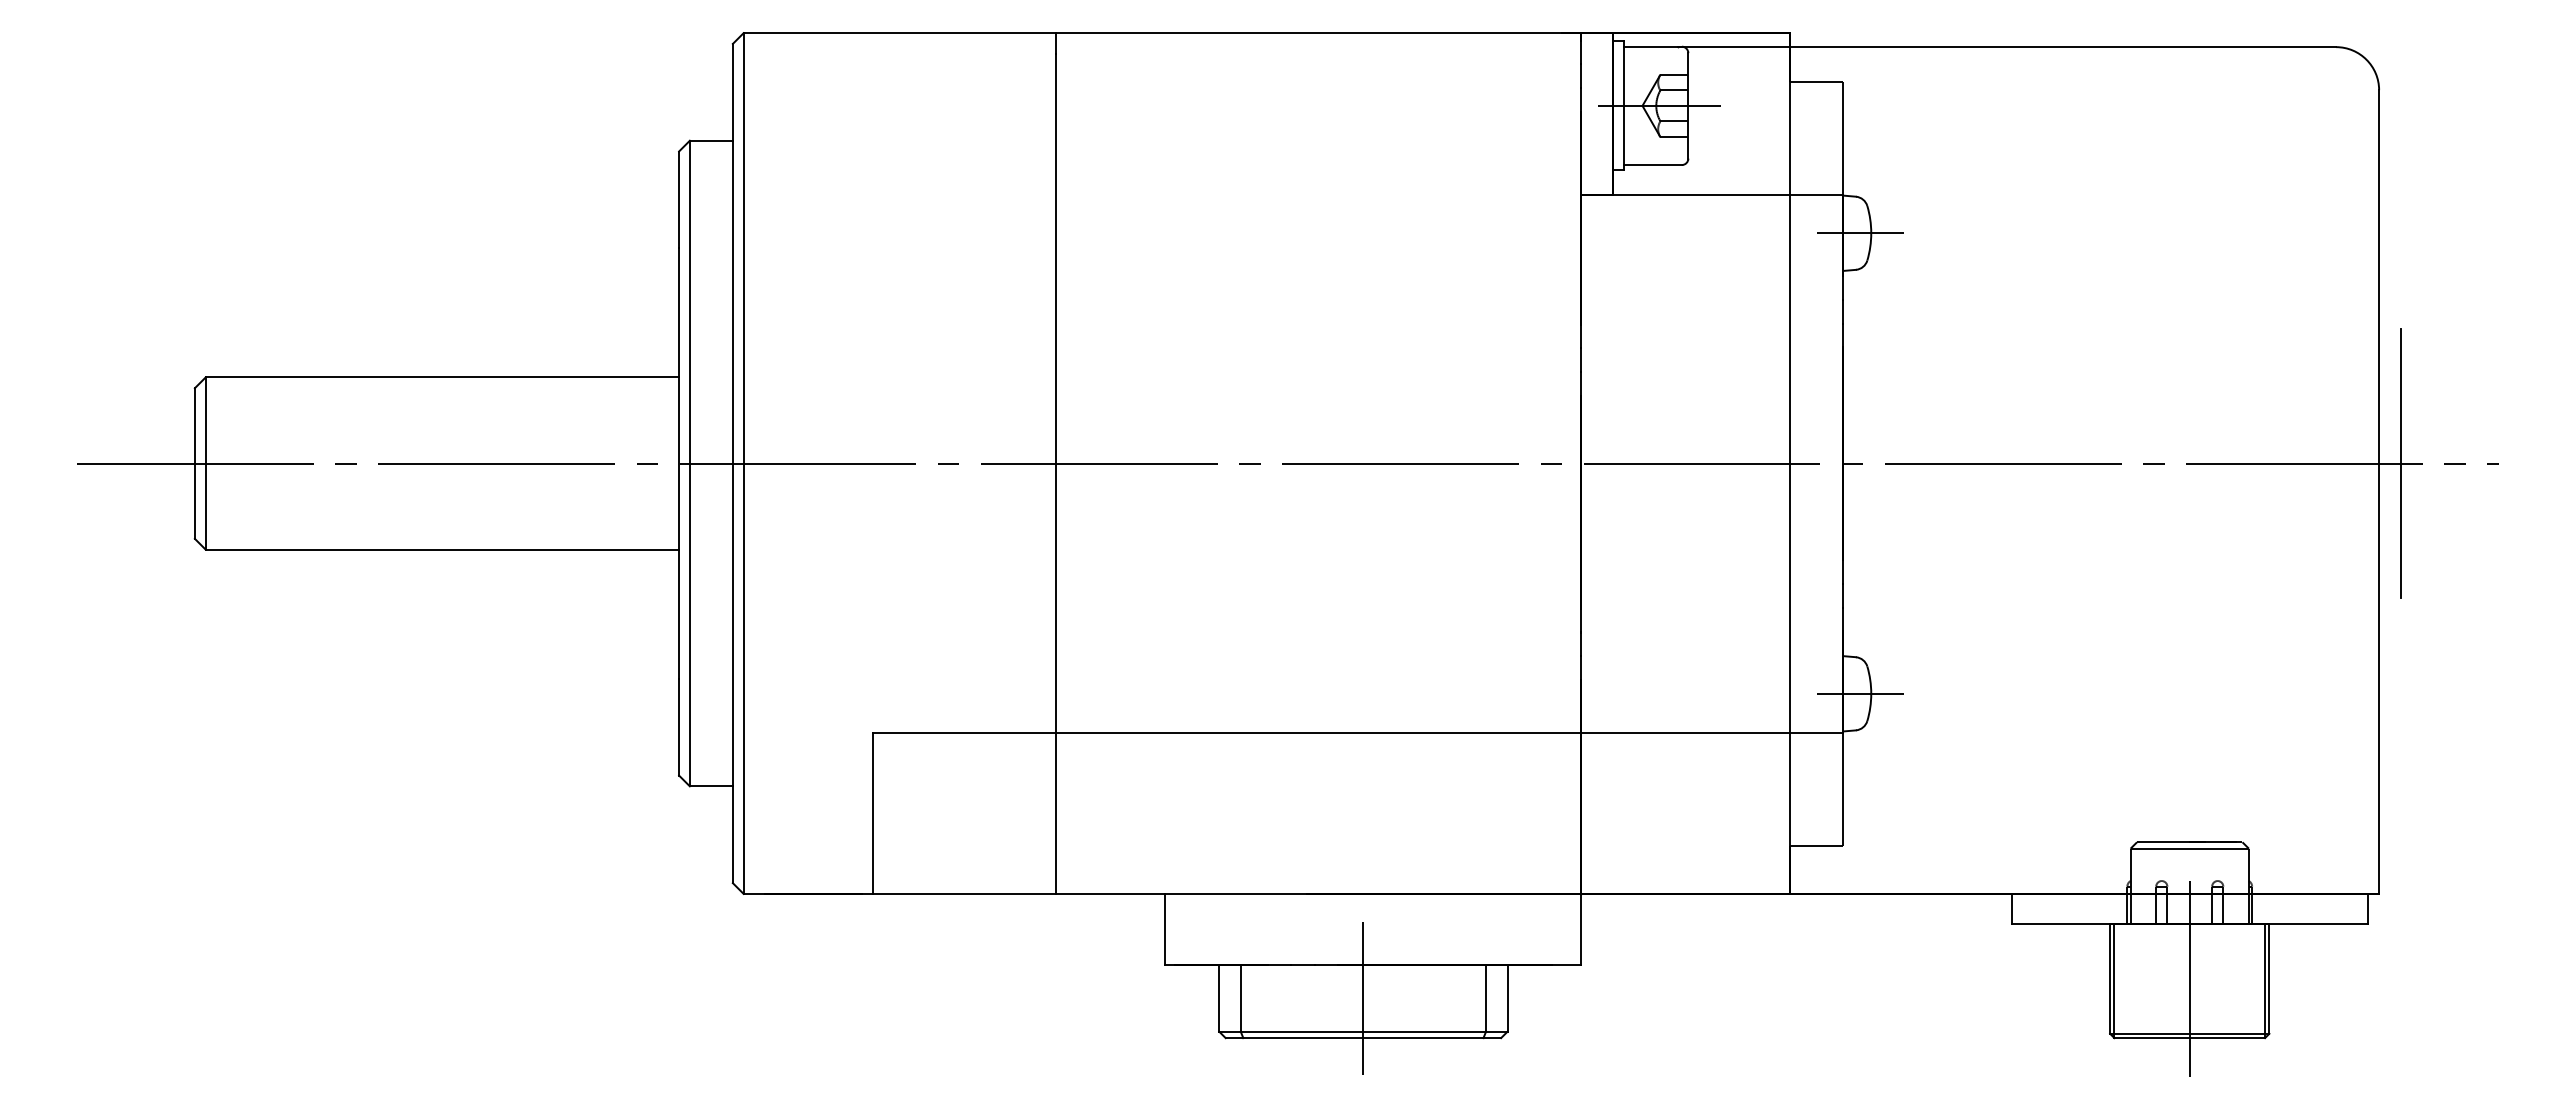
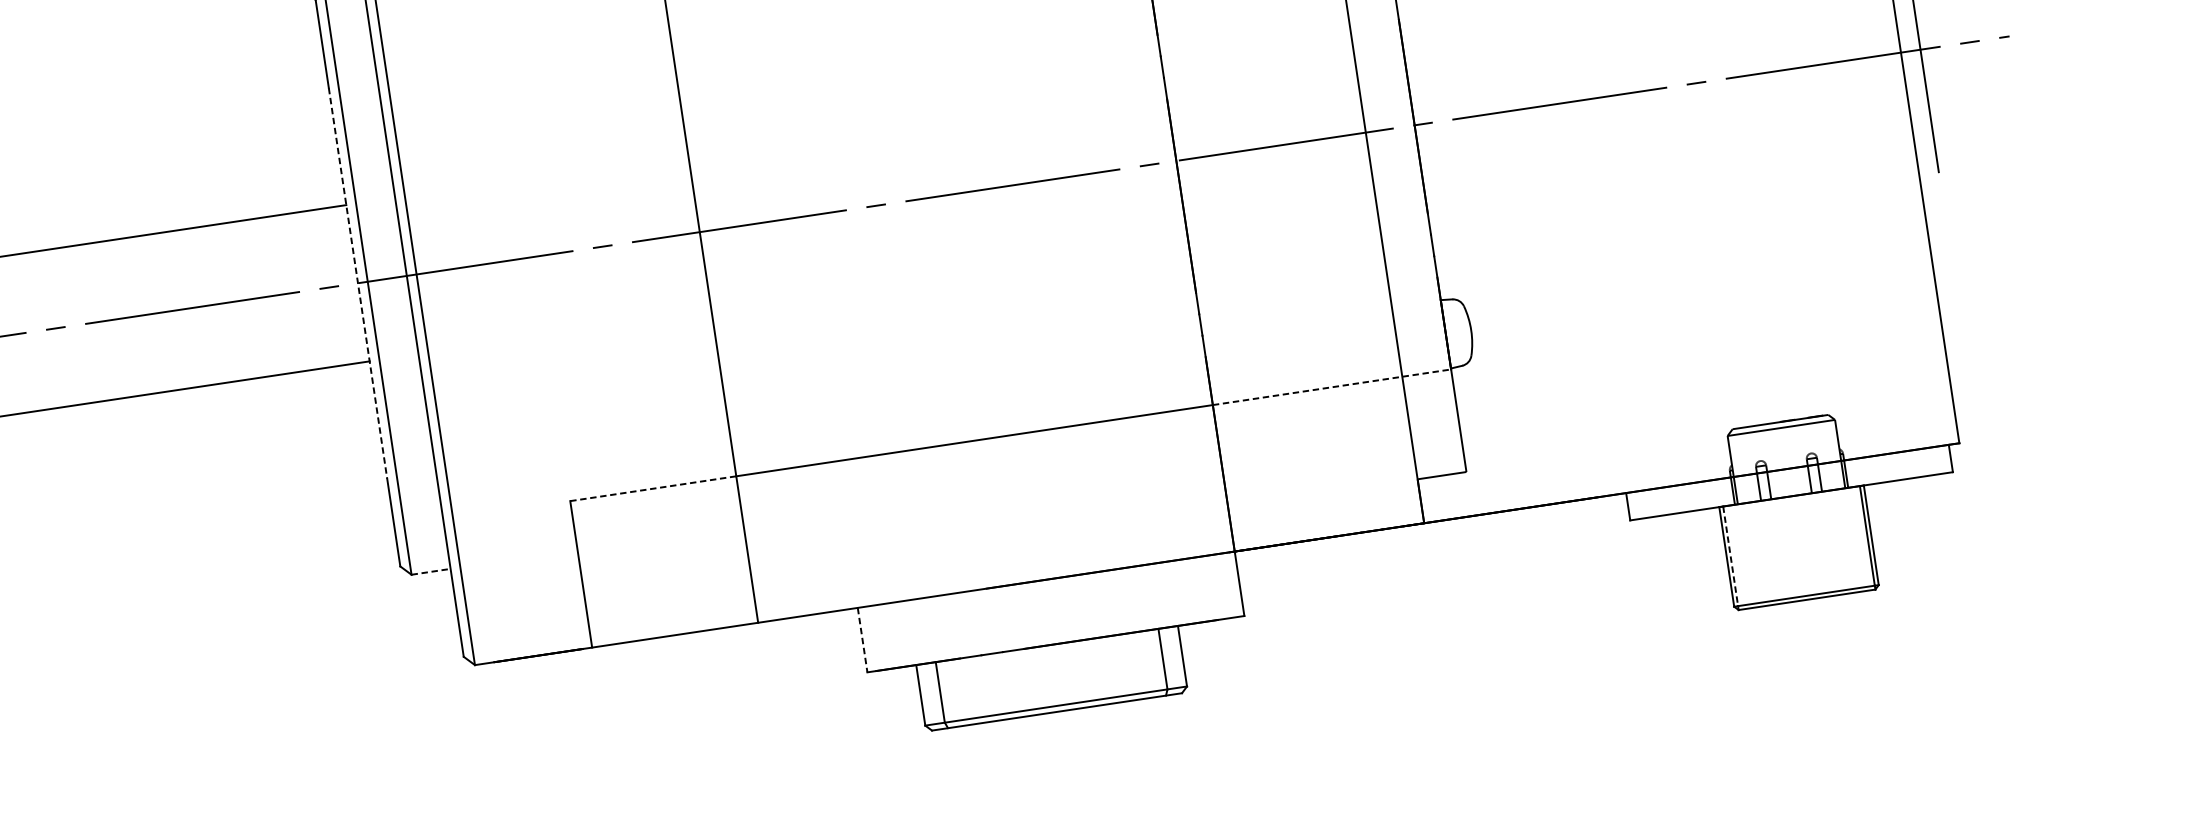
line: (679, 464) -> (358, 284), solid -> dashed
line: (1860, 693) -> (1461, 331), removed
line: (963, 732) -> (652, 488), solid -> dashed
line: (1712, 732) -> (1332, 387), solid -> dashed
line: (711, 786) -> (431, 571), solid -> dashed
line: (1165, 929) -> (862, 640), solid -> dashed
line: (2114, 978) -> (1730, 555), solid -> dashed
line: (2189, 978) -> (1798, 545), removed
line: (1363, 997) -> (1051, 675), removed

